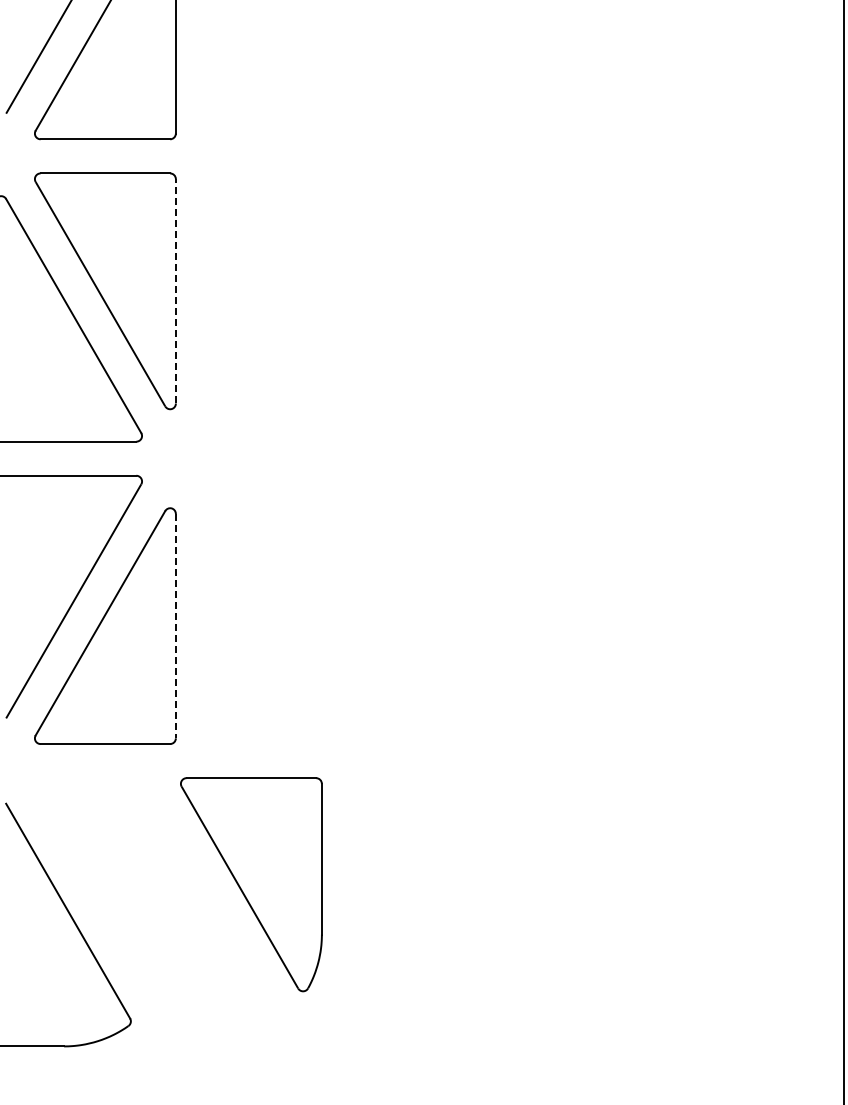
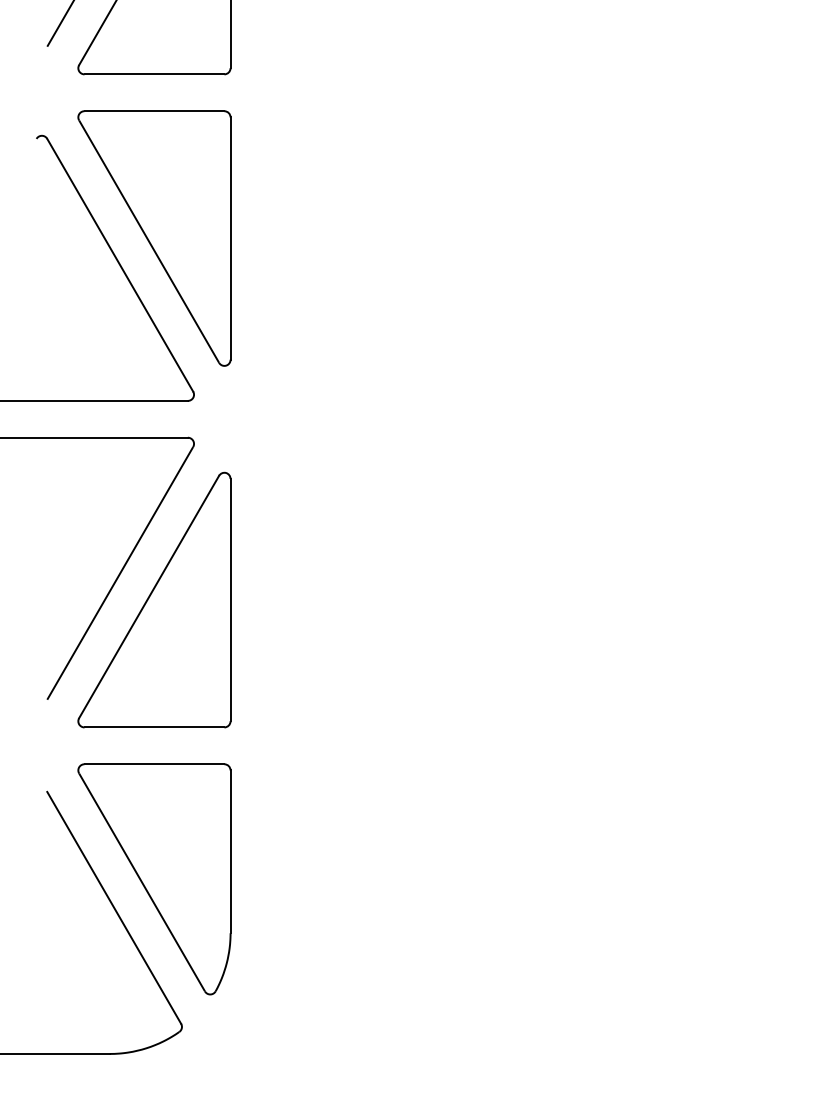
line: (175, 290) -> (230, 237), dashed -> solid
line: (175, 626) -> (230, 600), dashed -> solid
part: (251, 884) -> (154, 879), moved

